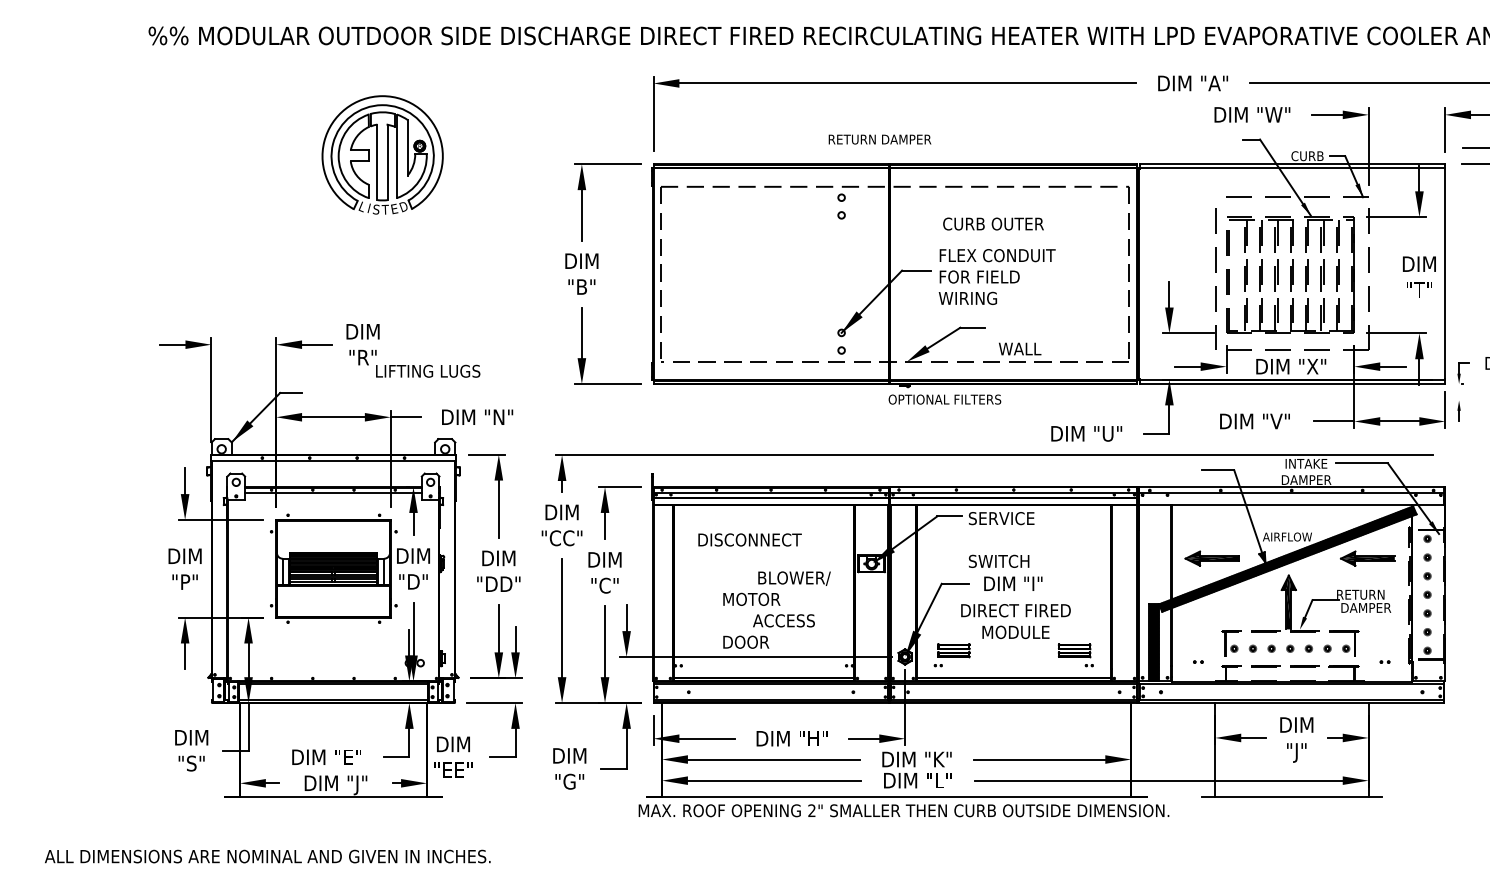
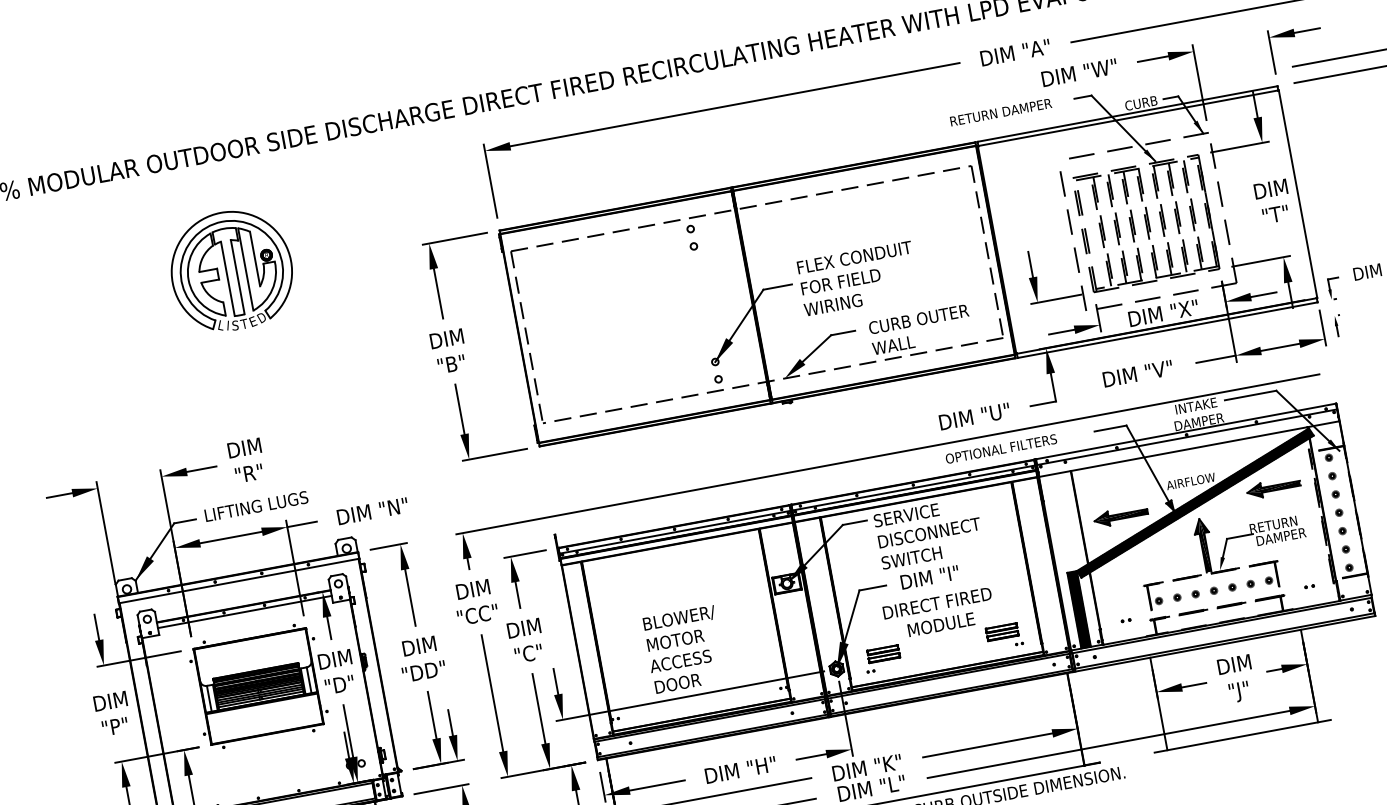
text: (879, 139) -> (1000, 112), moved
text: (993, 223) -> (918, 318), moved
text: (428, 370) -> (256, 505), moved
text: (944, 399) -> (1000, 449), moved
text: (749, 539) -> (928, 532), moved
text: (794, 578) -> (679, 618), moved
text: (783, 620) -> (680, 661), moved

